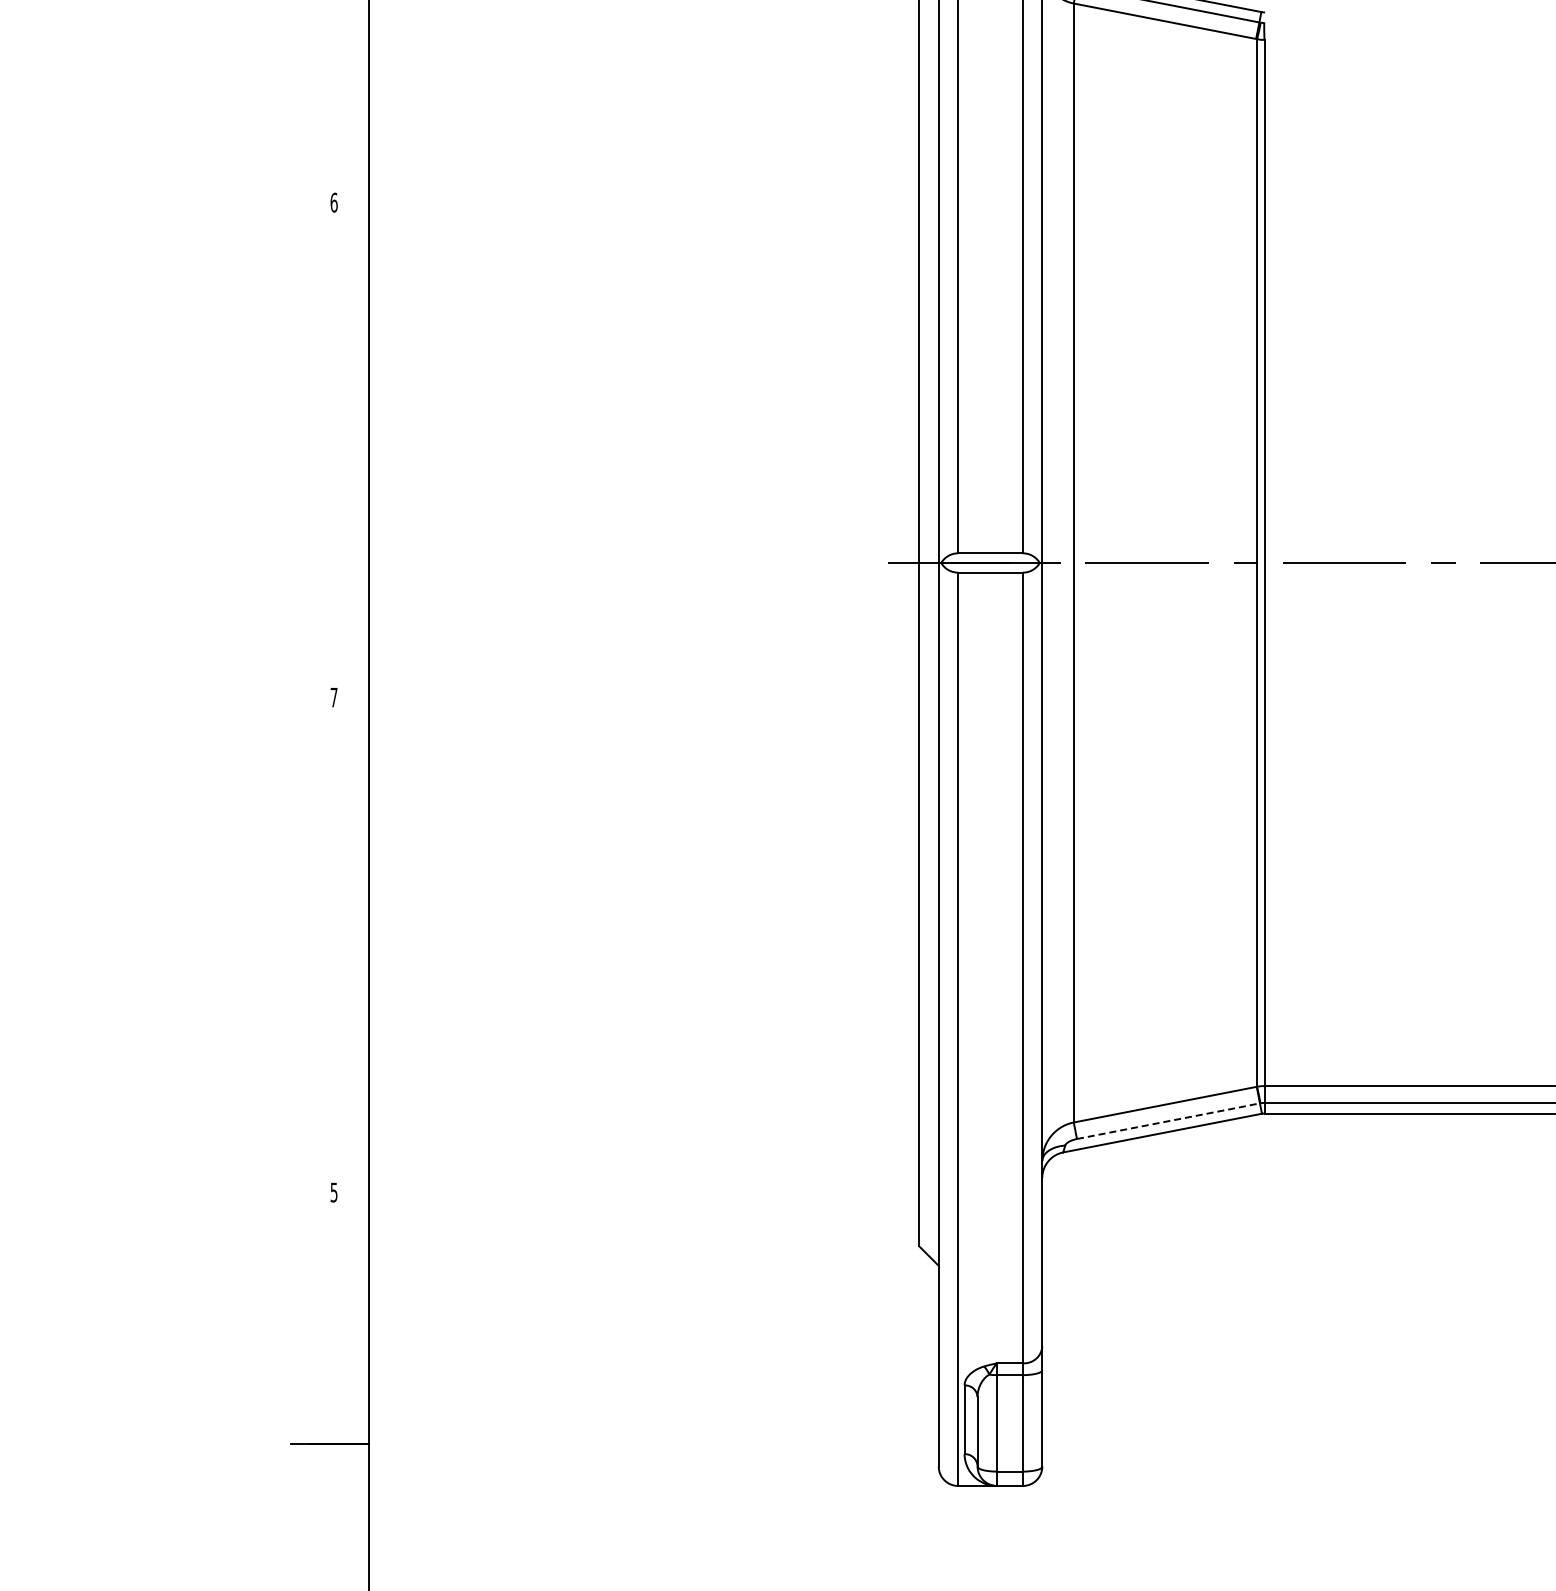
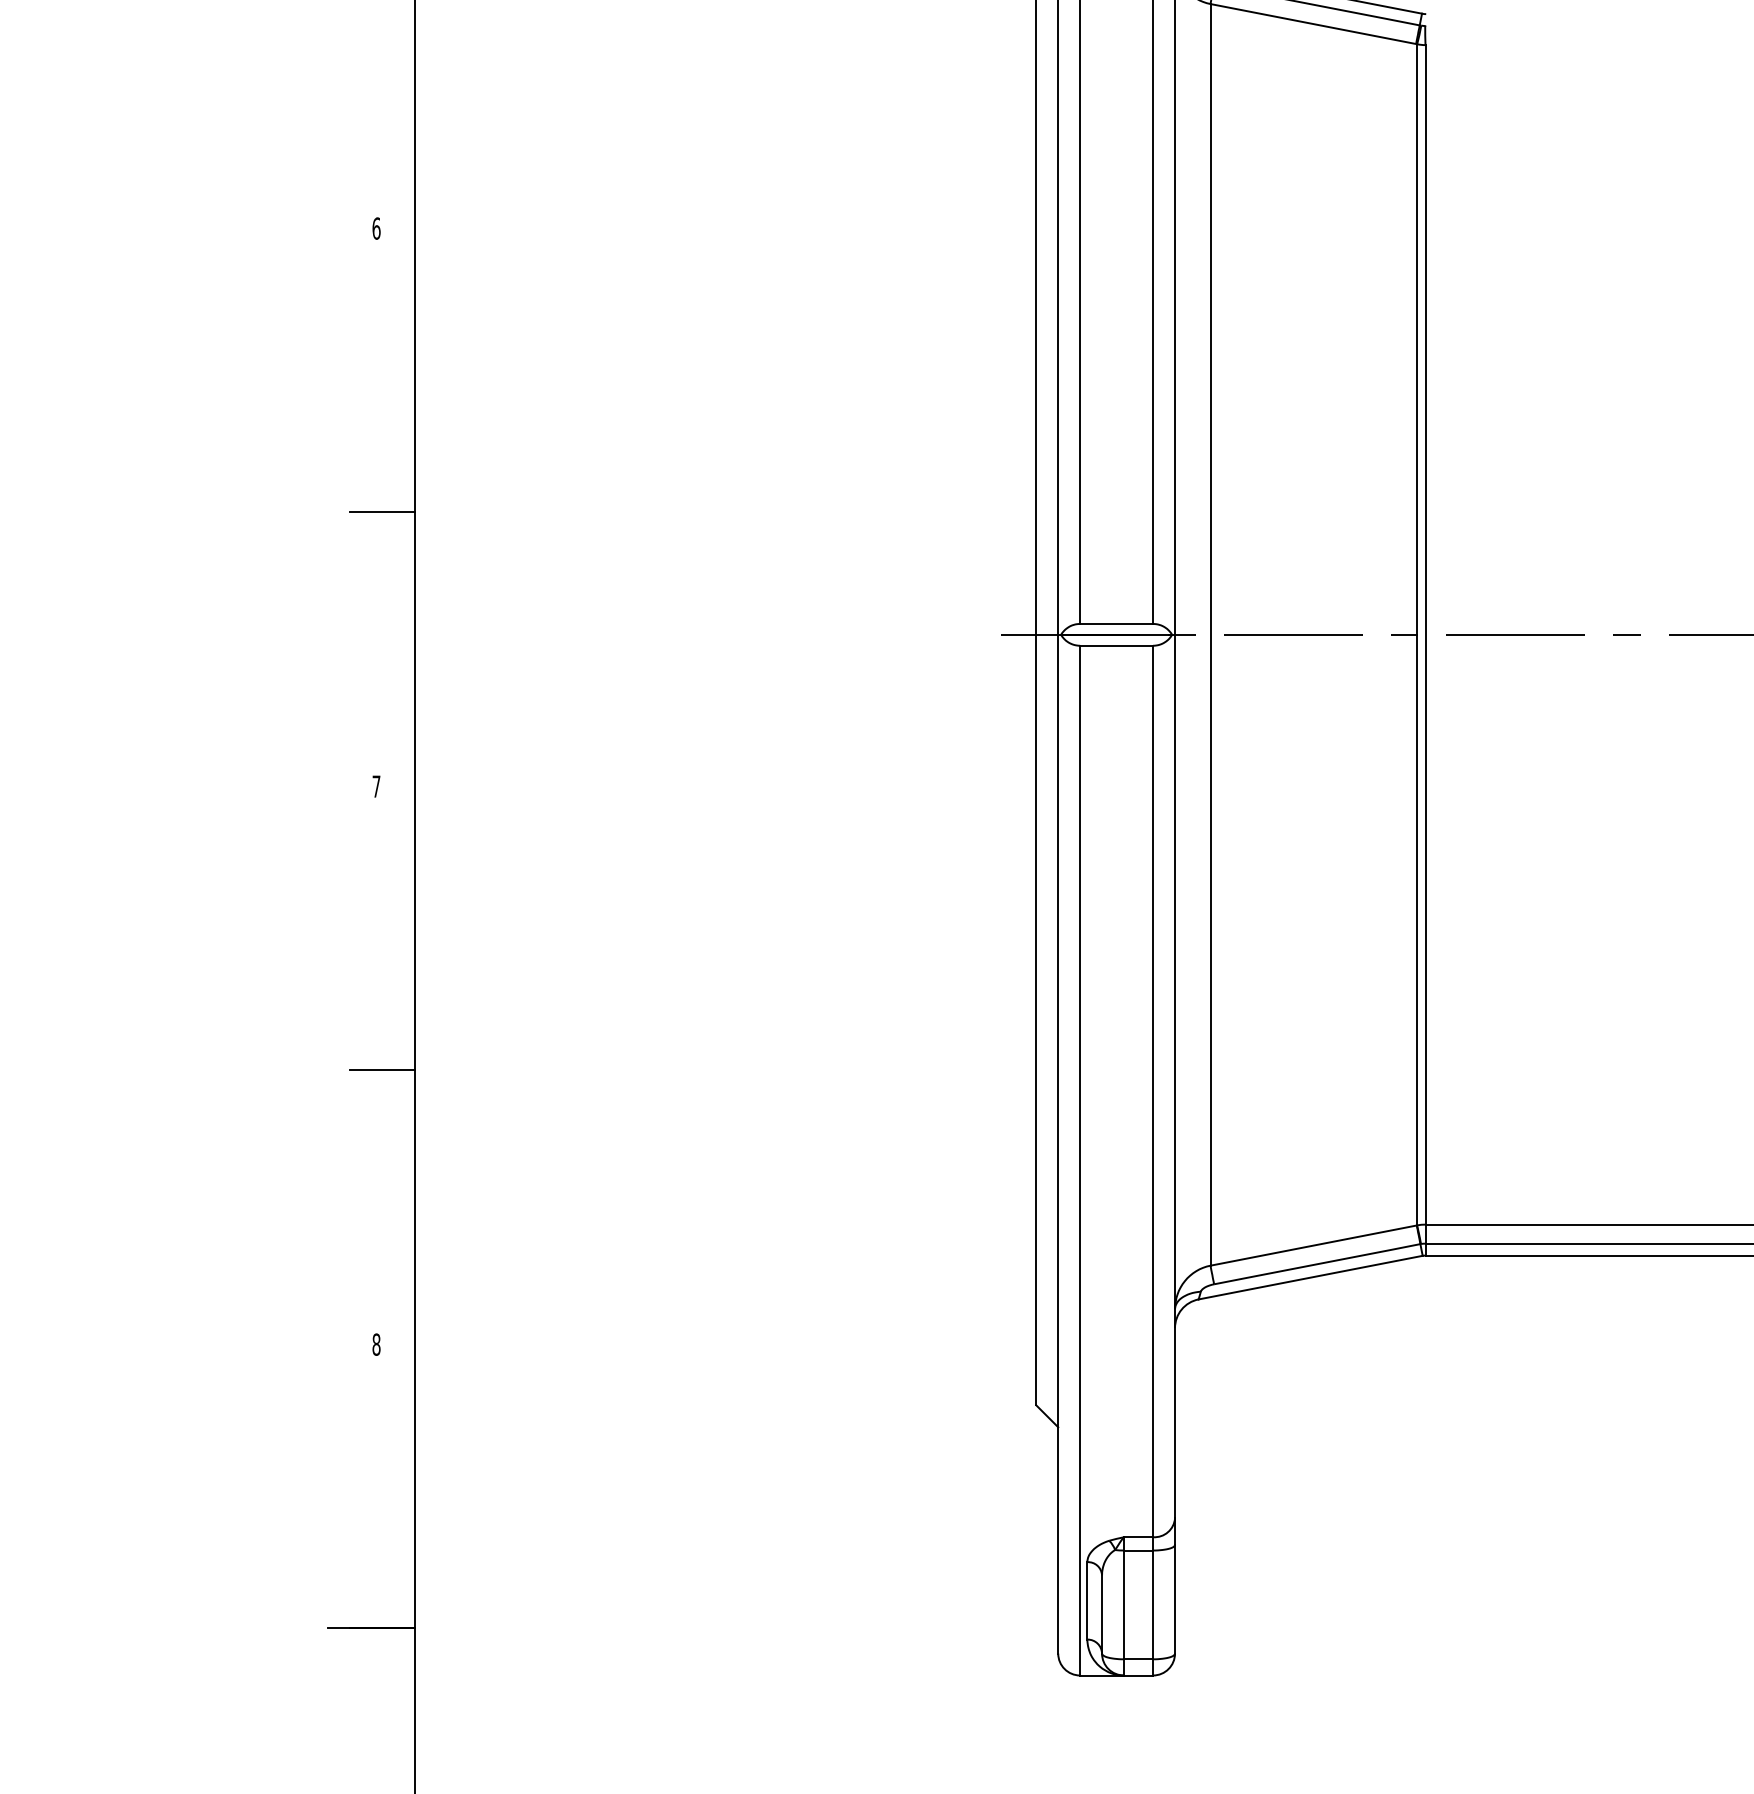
line: (339, 453) -> (382, 511), added
line: (339, 948) -> (382, 1069), added
line: (1168, 1121) -> (1317, 1264), dashed -> solid
text: (333, 1192) -> (375, 1344), 5 -> 8

